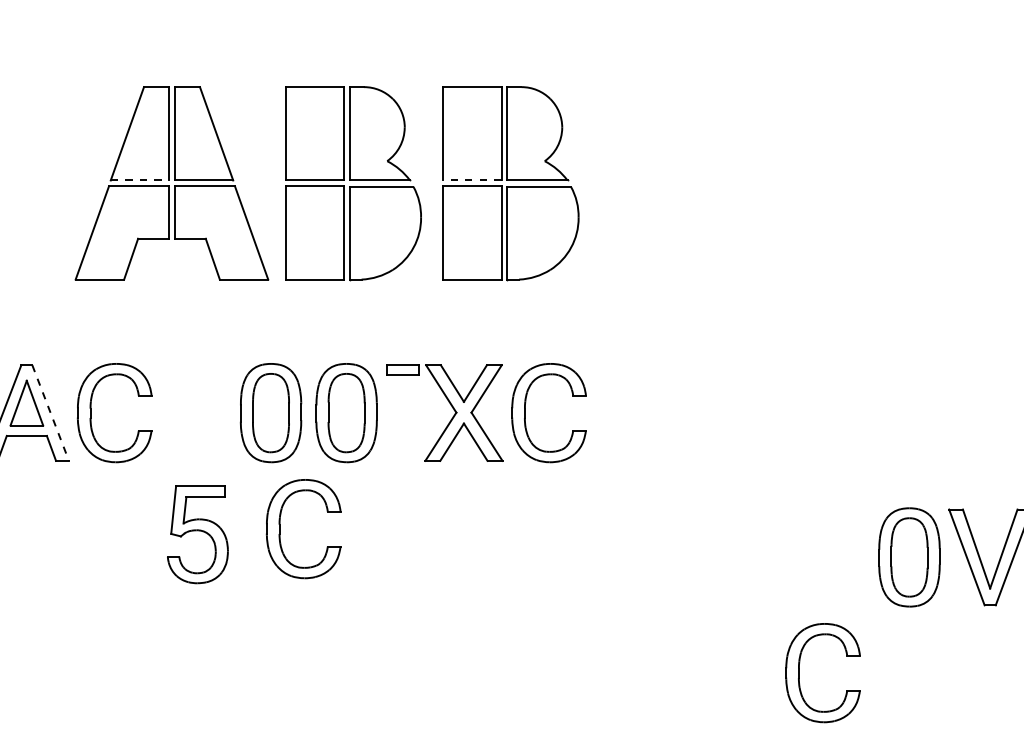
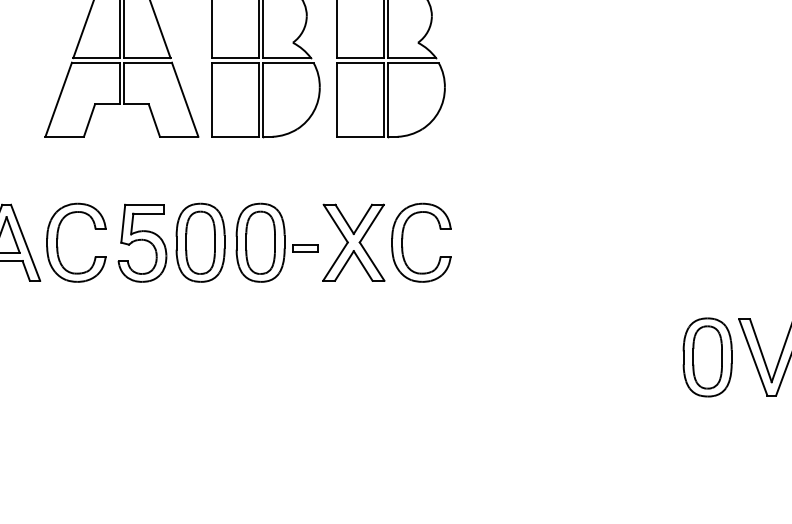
line: (140, 180) -> (96, 58), dashed -> solid
line: (471, 180) -> (359, 58), dashed -> solid
part: (402, 369) -> (305, 247), moved
line: (50, 413) -> (25, 243), dashed -> solid
part: (280, 529) -> (208, 335), removed
part: (197, 534) -> (142, 243), moved
part: (799, 673) -> (620, 449), removed

